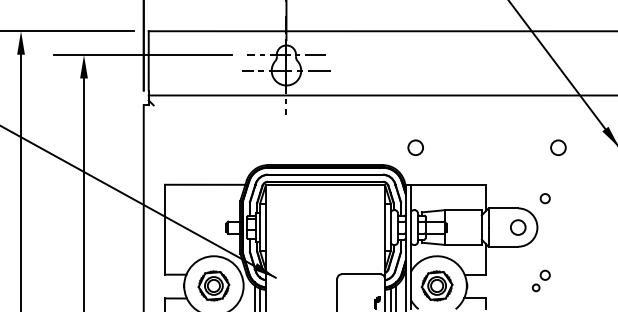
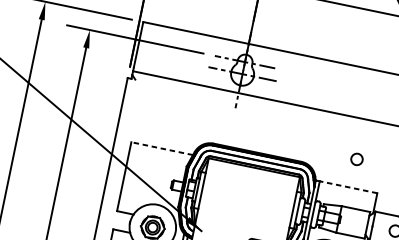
circle: (415, 147) -> (356, 159), moved
line: (204, 184) -> (161, 148), solid -> dashed
line: (448, 184) -> (348, 187), solid -> dashed

